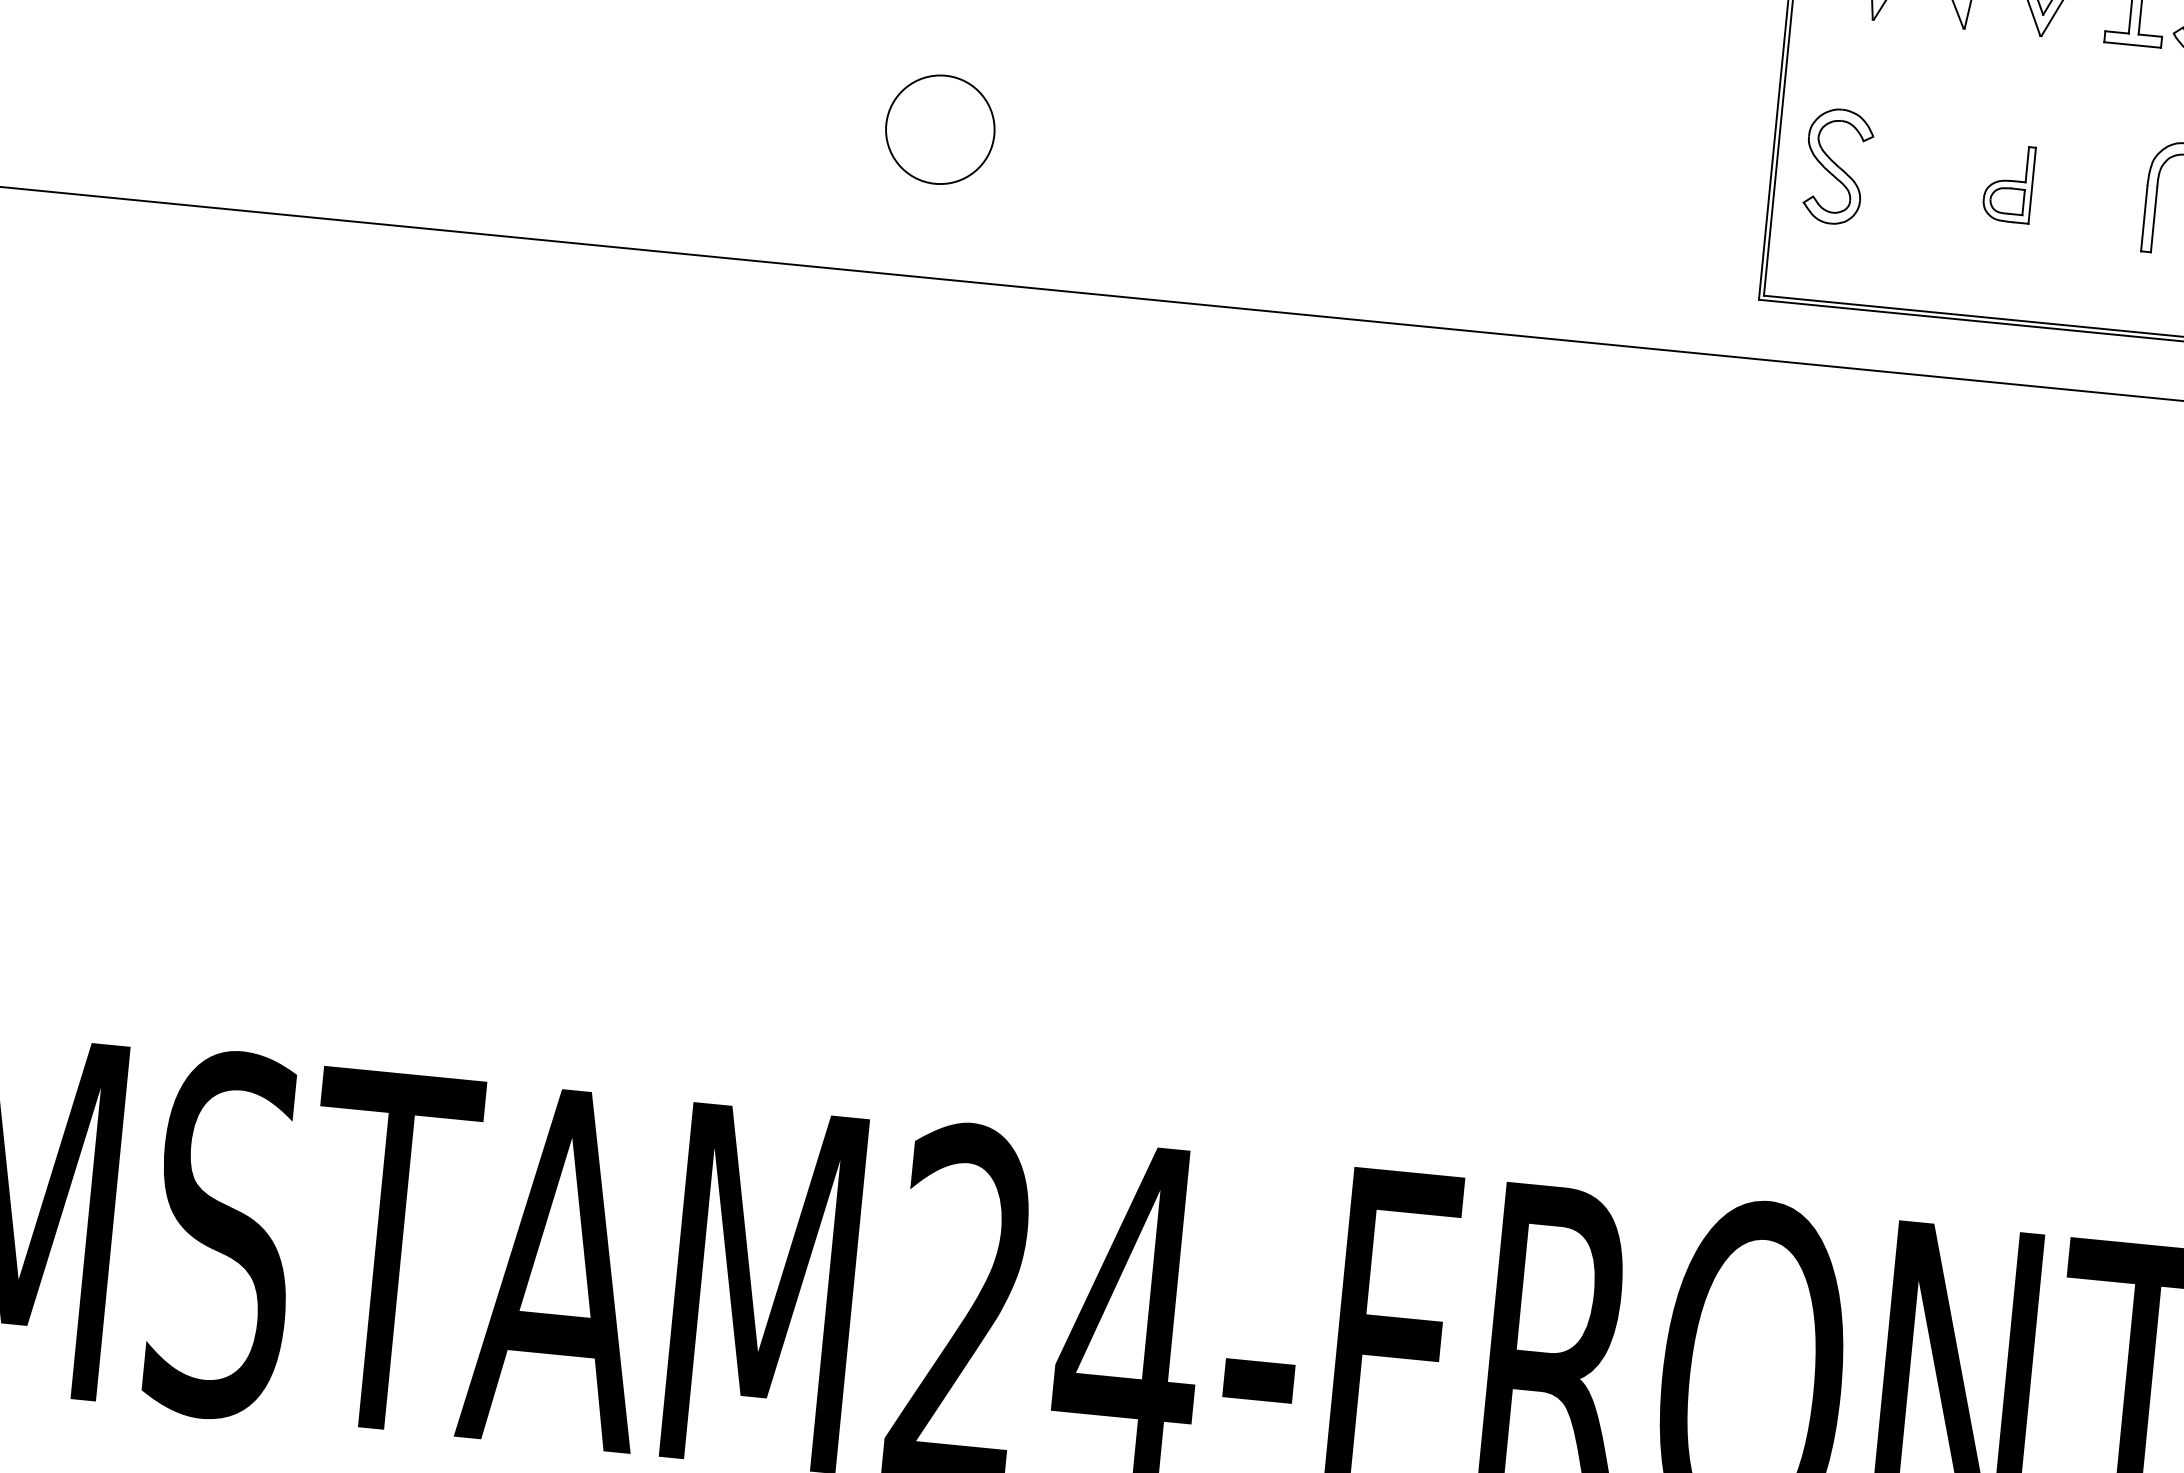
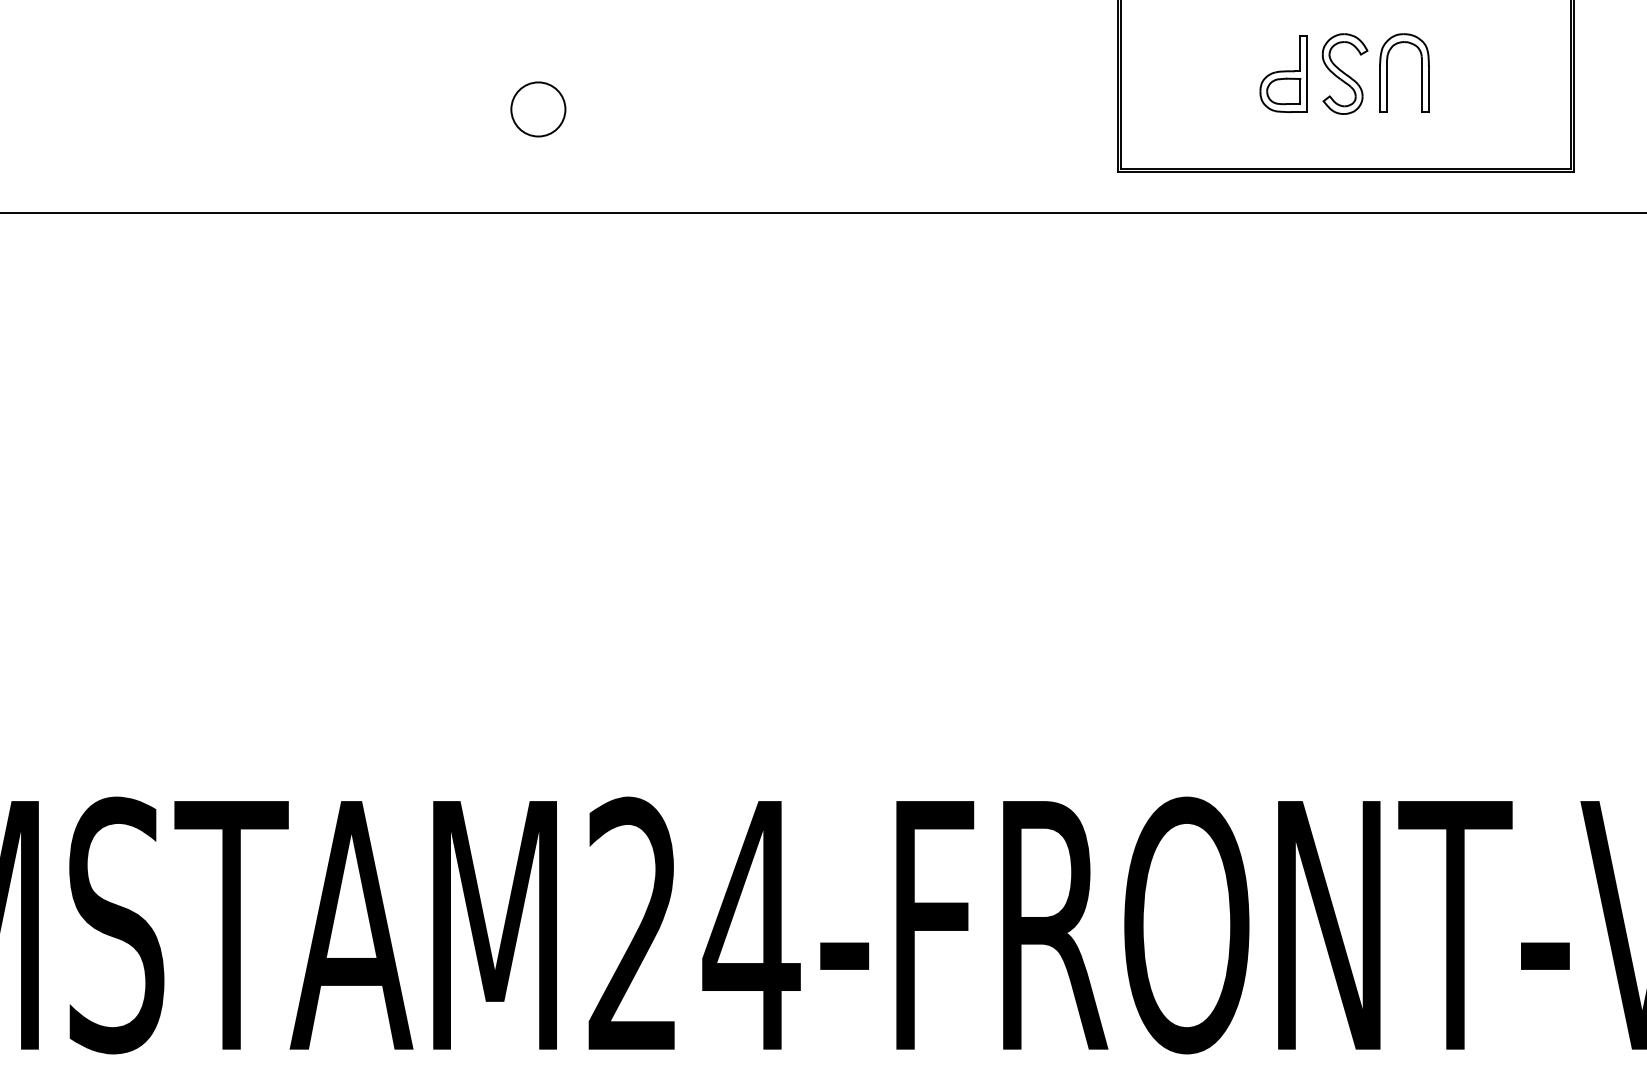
circle: (940, 129) -> (538, 109), size x0.71
part: (1837, 165) -> (1344, 73), moved
part: (2008, 182) -> (1283, 73), size x1.43

